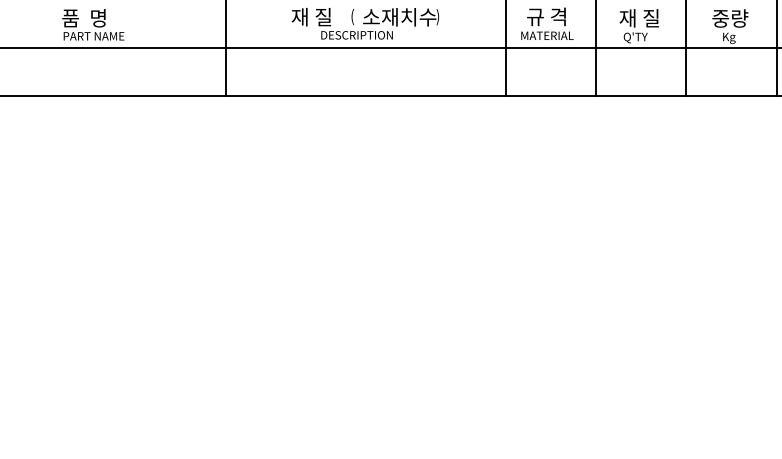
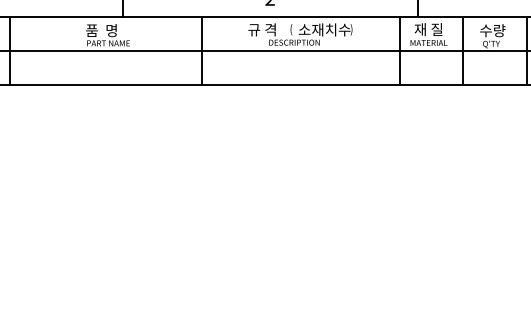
text: (546, 16) -> (428, 29), 규 격 -> 재 질
text: (311, 17) -> (262, 30), 재 질 -> 규 격
text: (638, 18) -> (493, 30), 재 질 -> 수량

